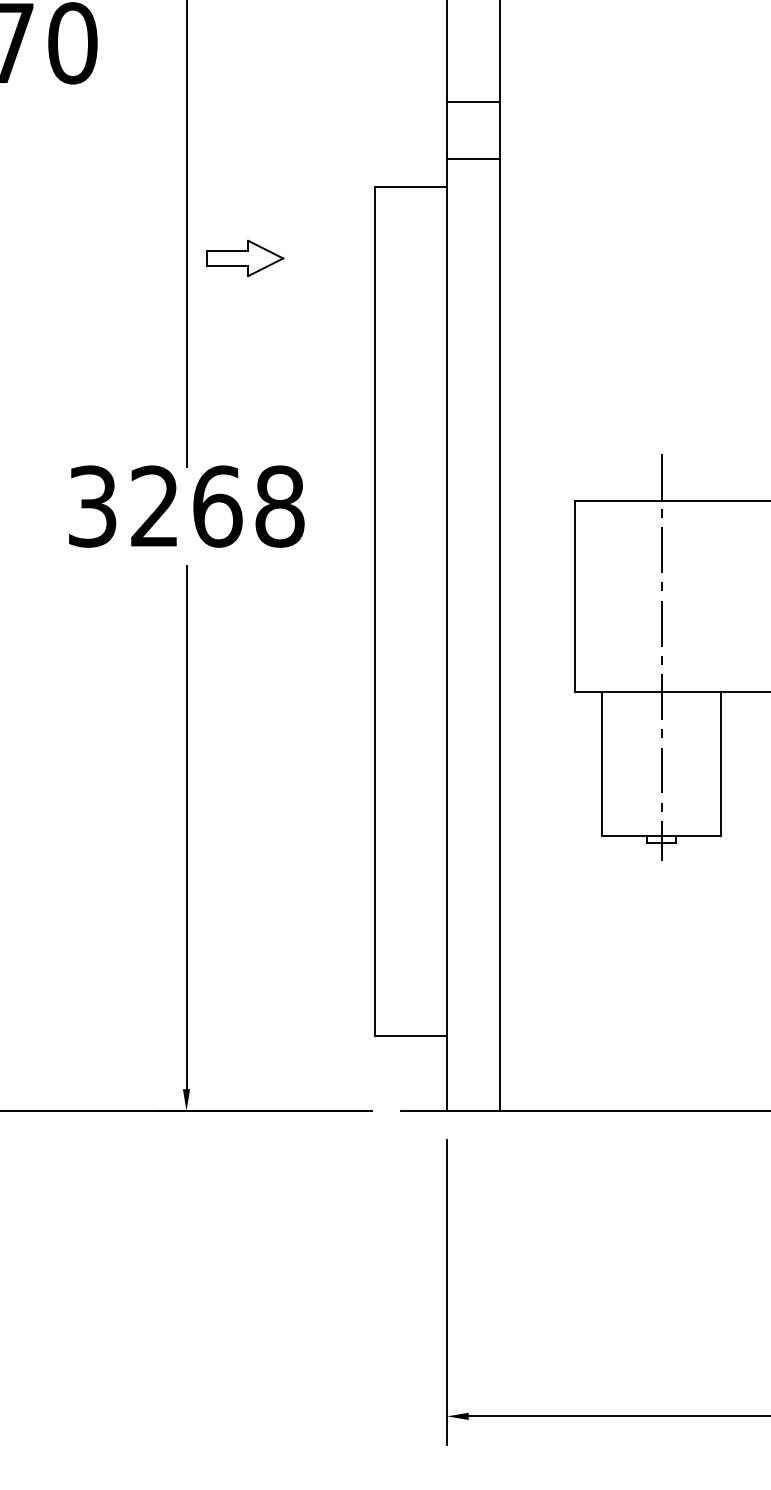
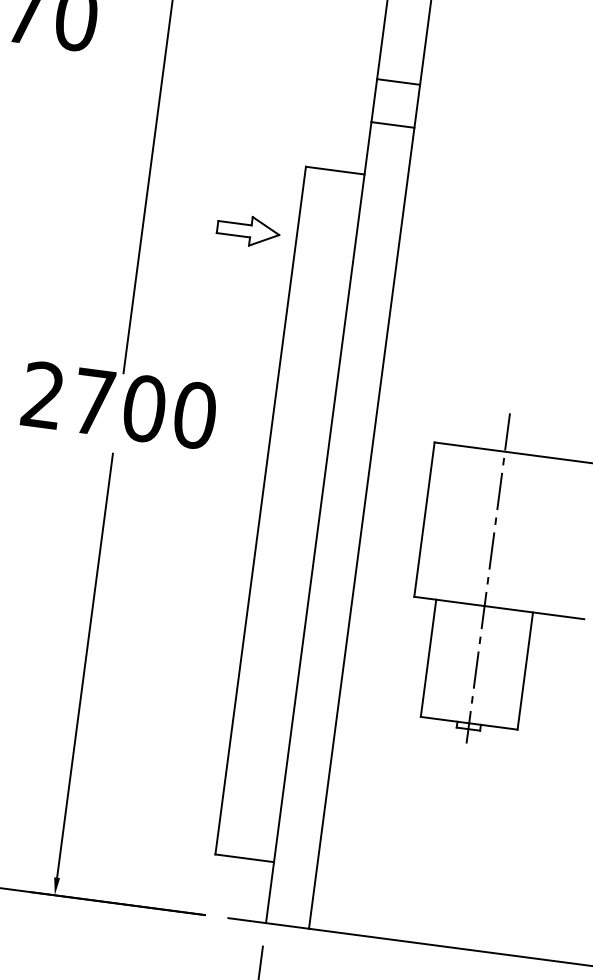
line: (473, 101) -> (398, 81), moved
line: (473, 158) -> (392, 124), moved
part: (245, 257) -> (248, 230), moved
text: (186, 506) -> (119, 405), 3268 -> 2700

